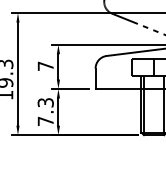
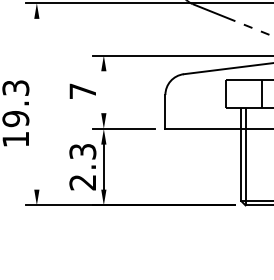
line: (58, 66) -> (103, 91), removed
line: (17, 73) -> (36, 103), removed
text: (45, 121) -> (82, 182), 7.3 -> 2.3

